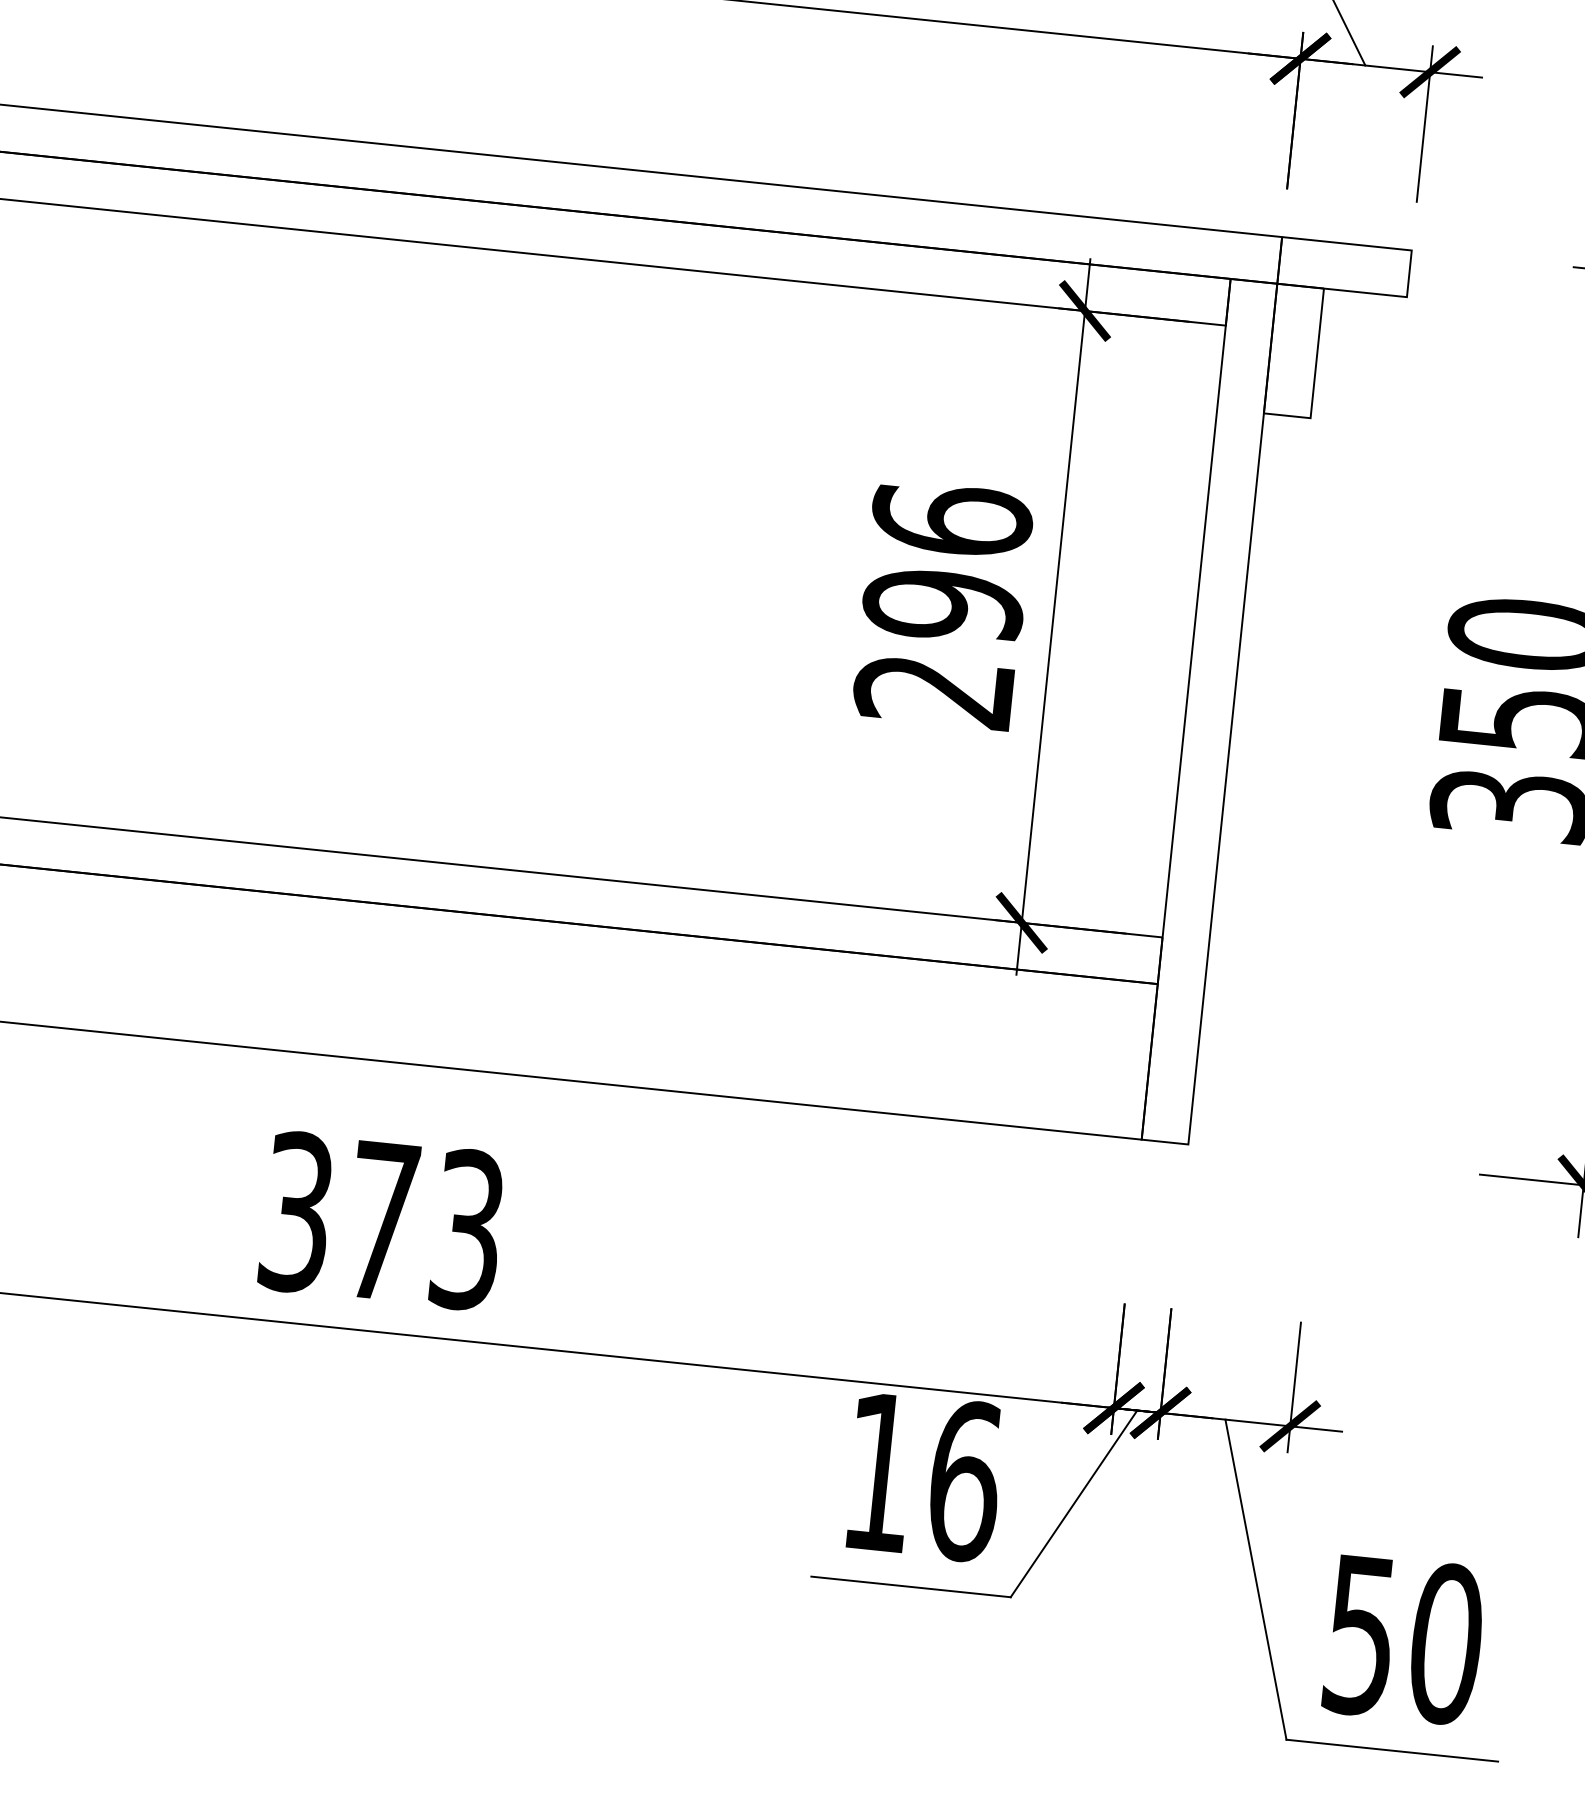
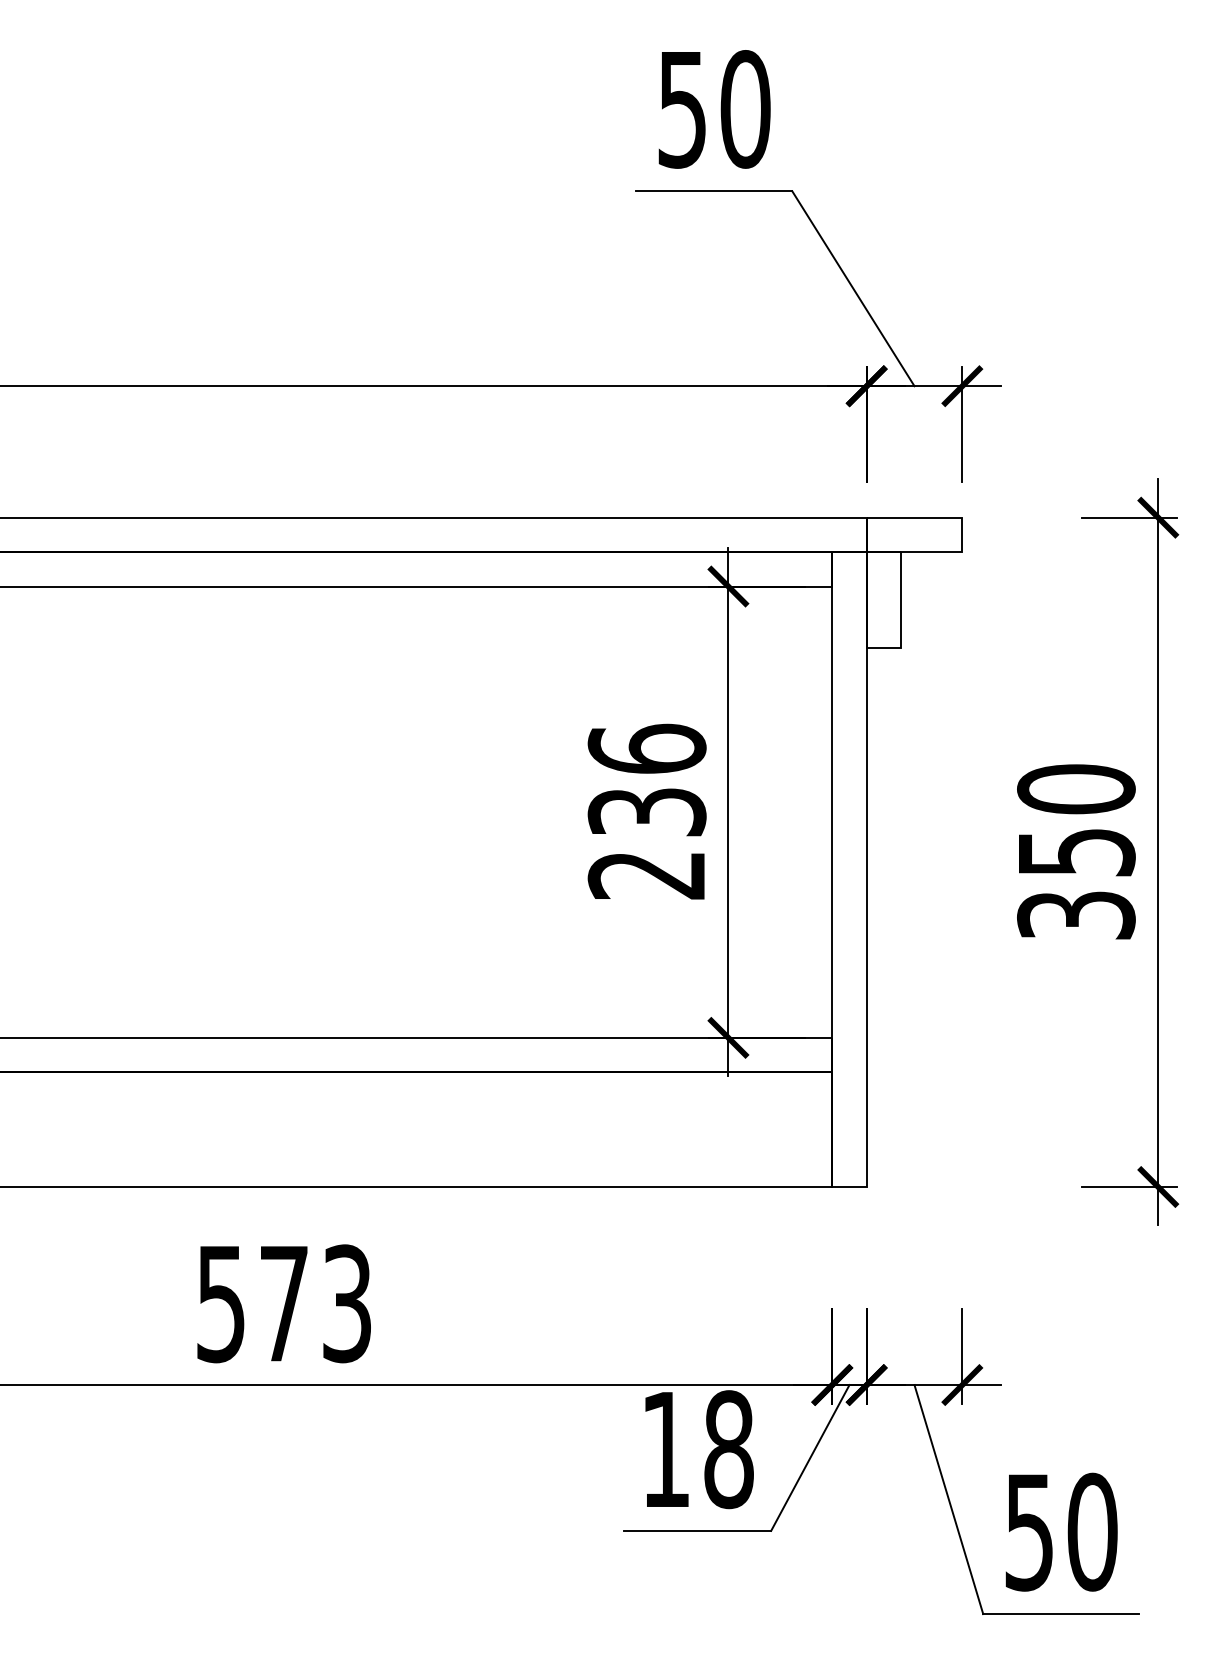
text: (942, 605) -> (646, 812), 296 -> 236
text: (296, 1211) -> (220, 1303), 373 -> 573
text: (965, 1481) -> (729, 1449), 16 -> 18

